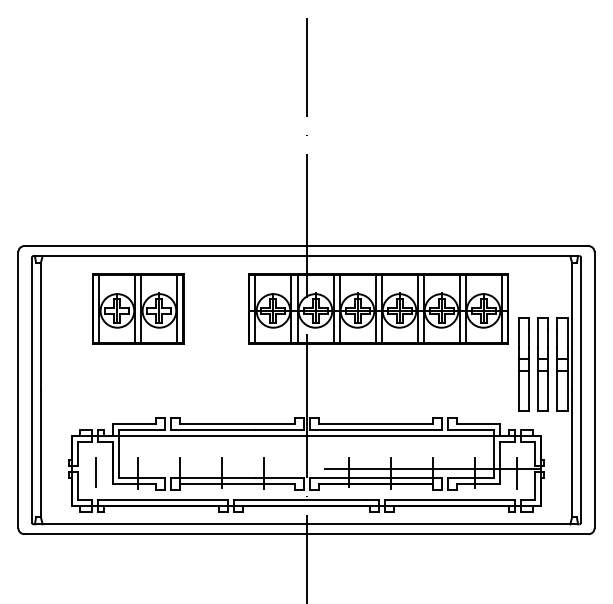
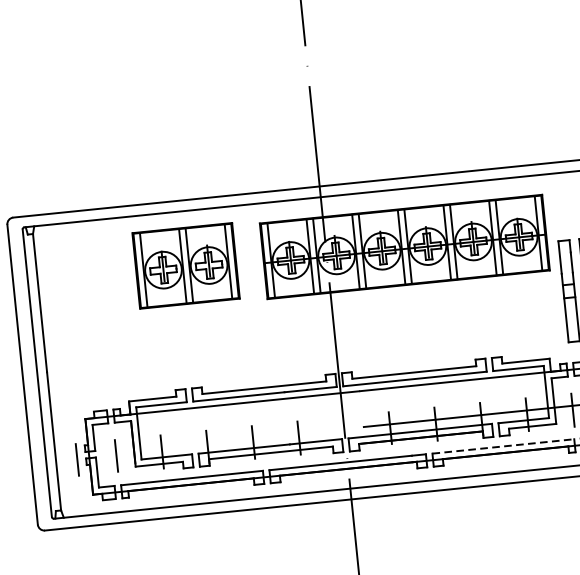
part: (138, 308) -> (186, 265), moved
line: (59, 472) -> (76, 459), added
line: (450, 500) -> (504, 446), solid -> dashed

